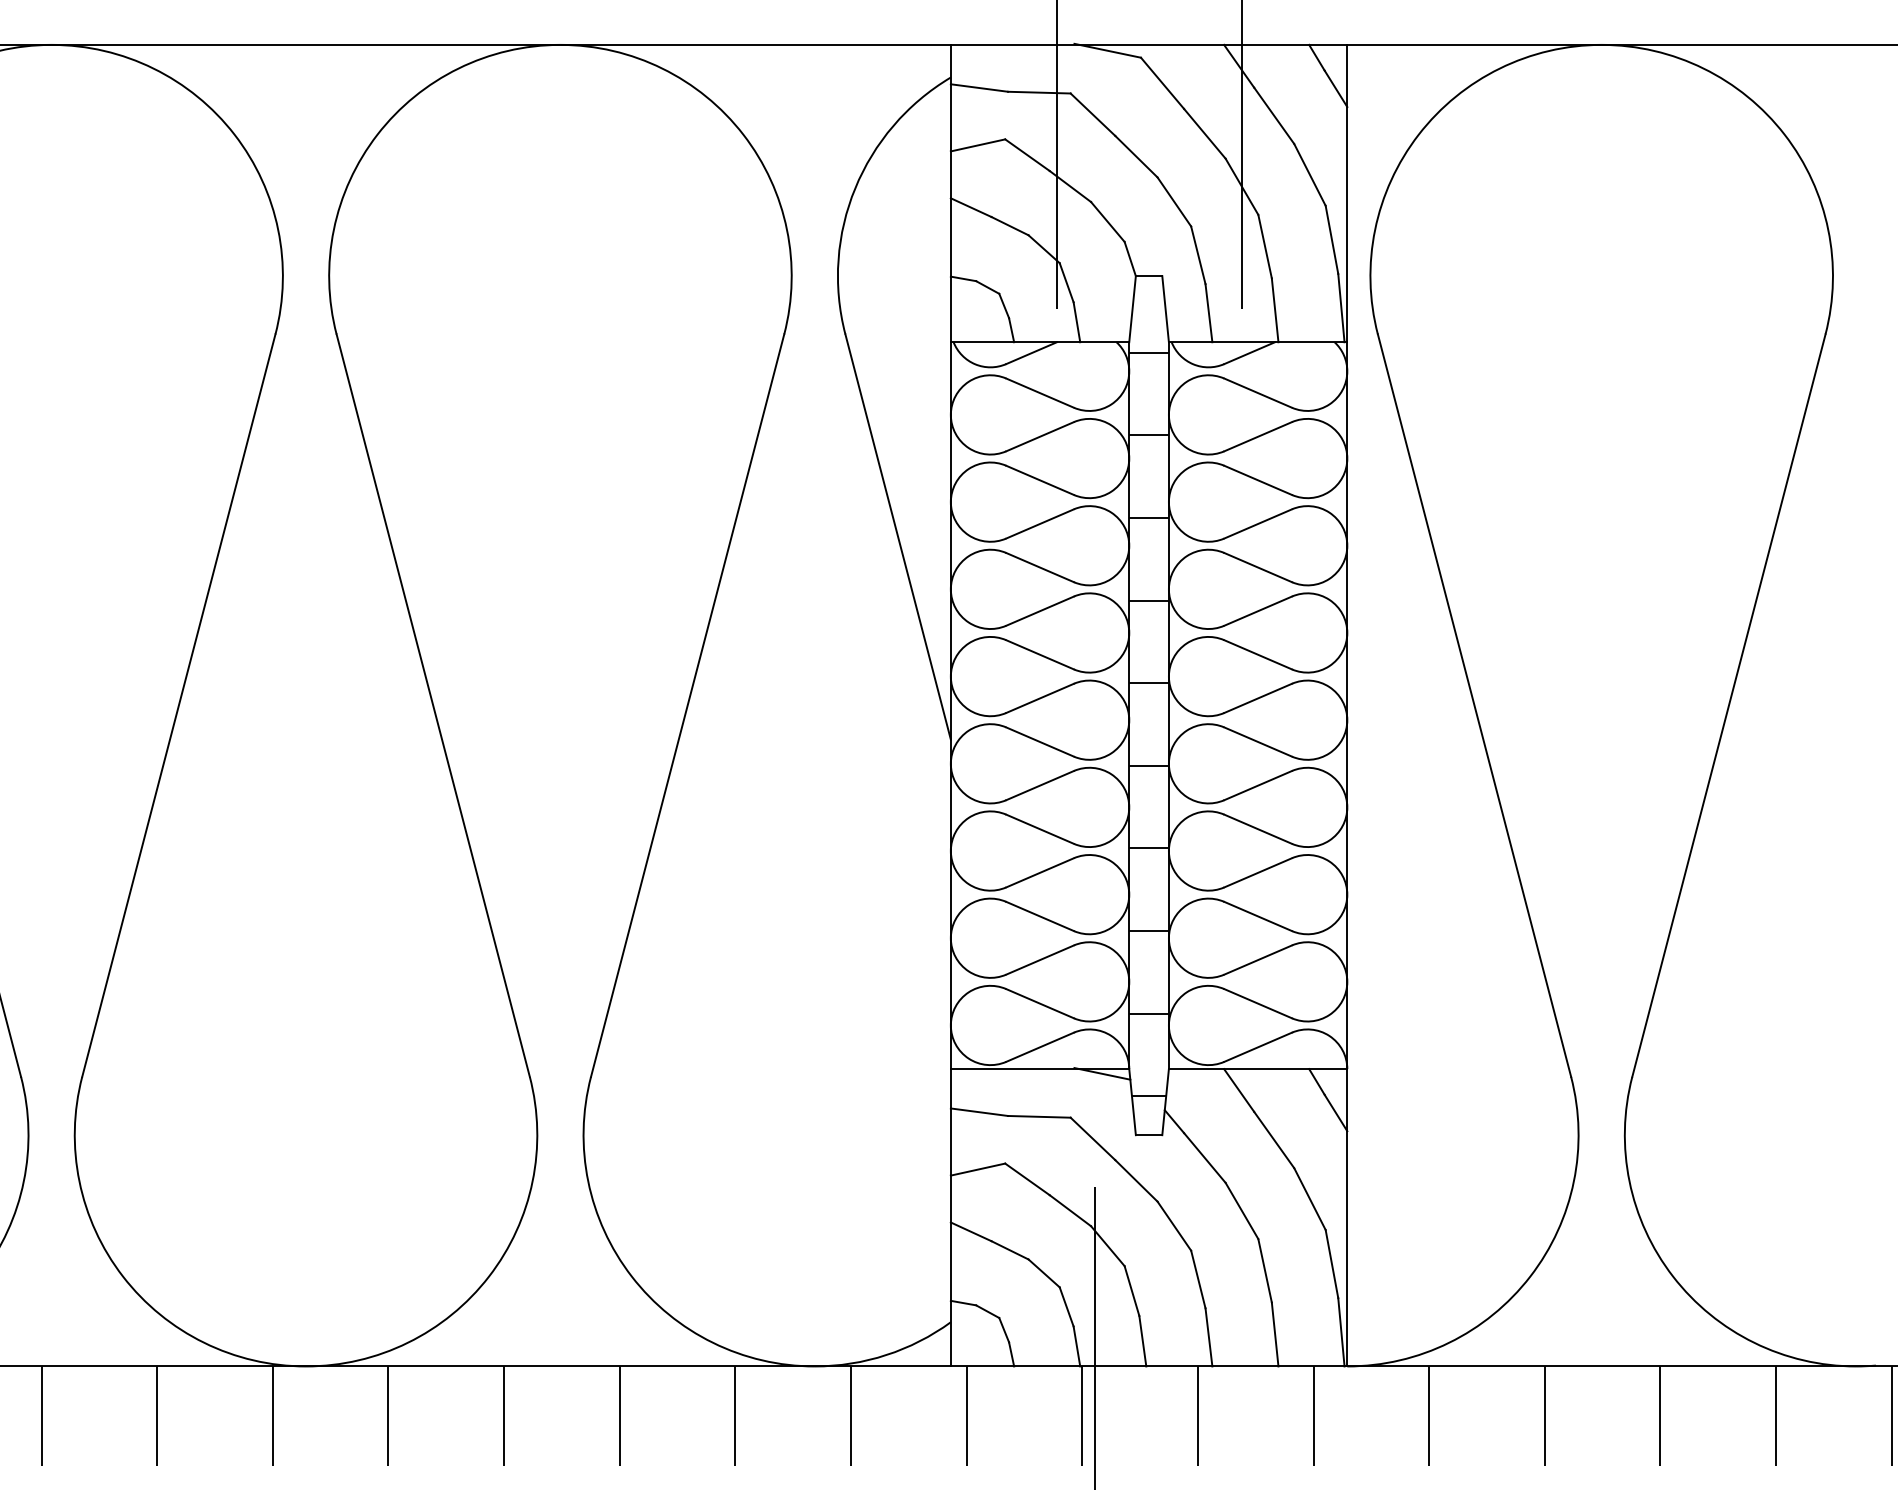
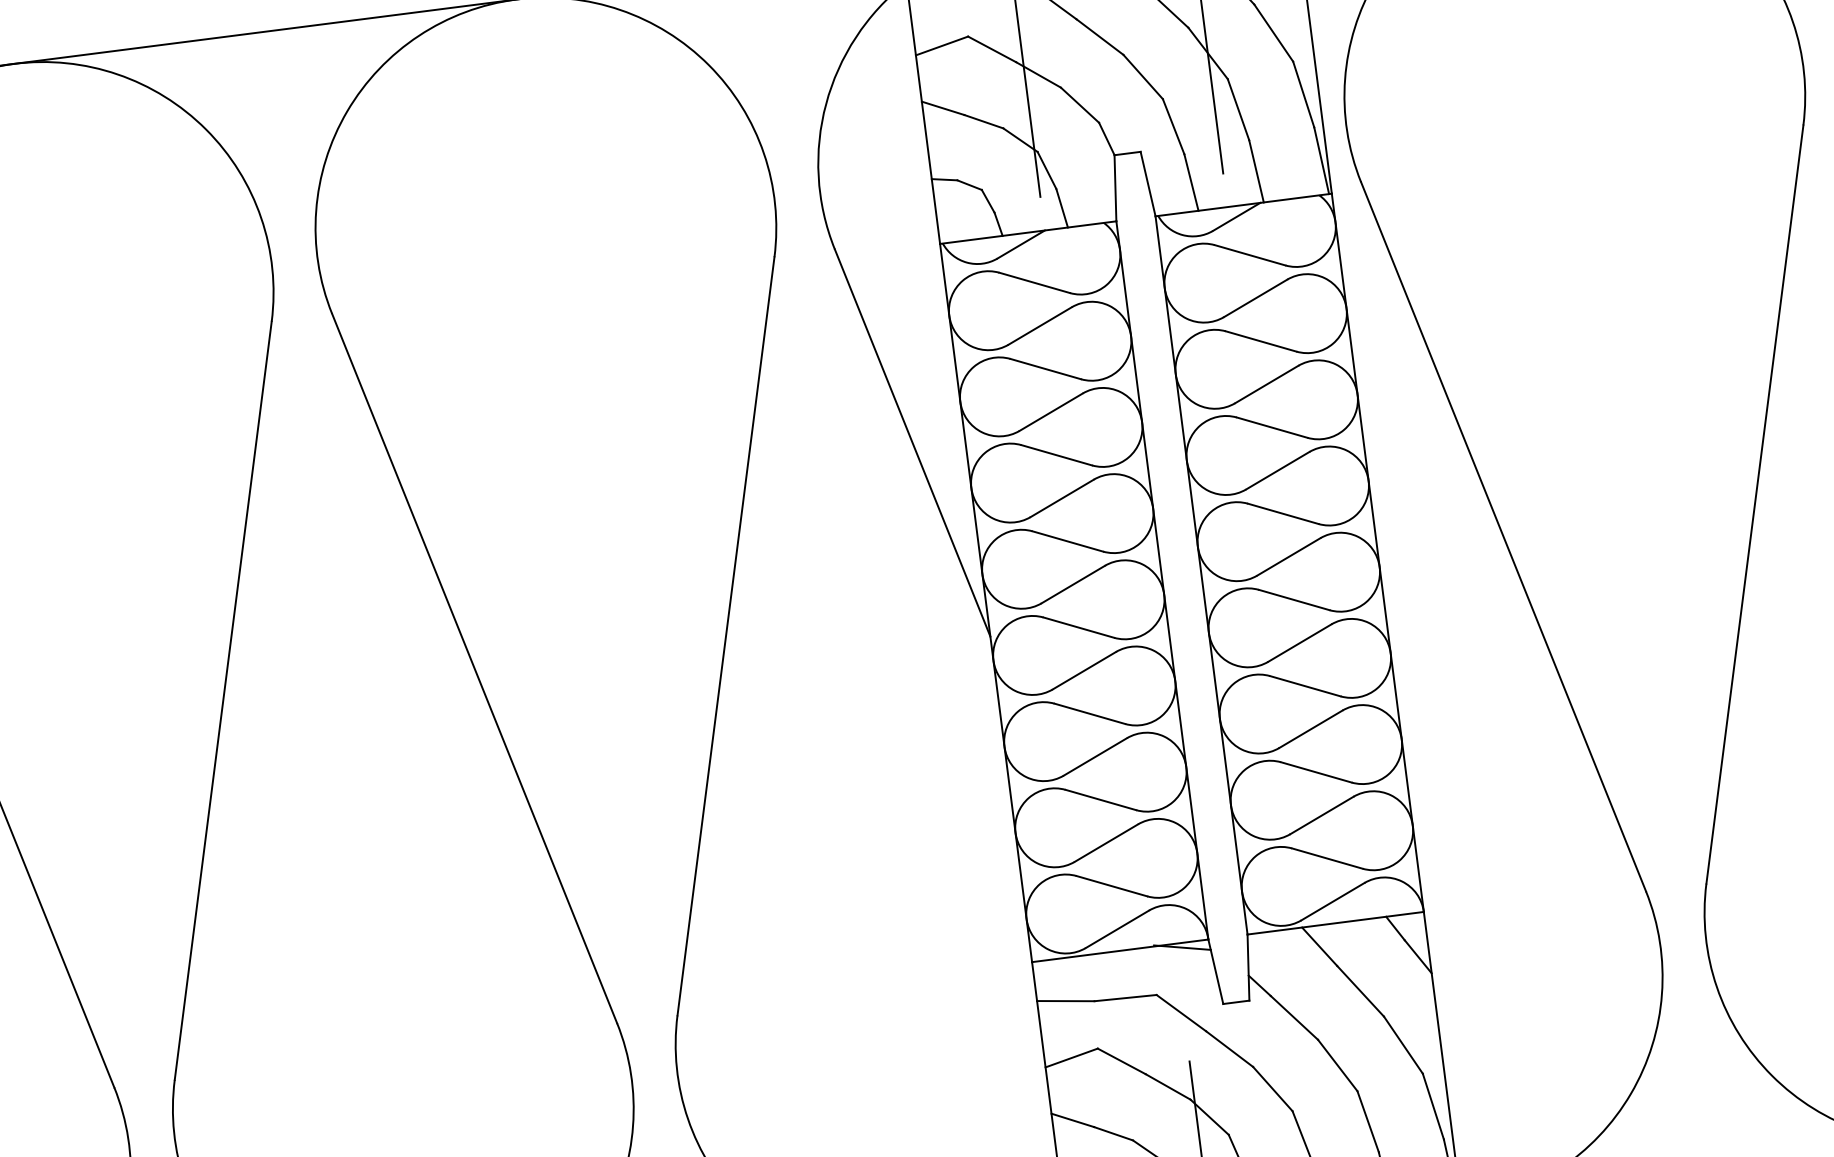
hatch: (1148, 724) -> (1183, 596), removed

